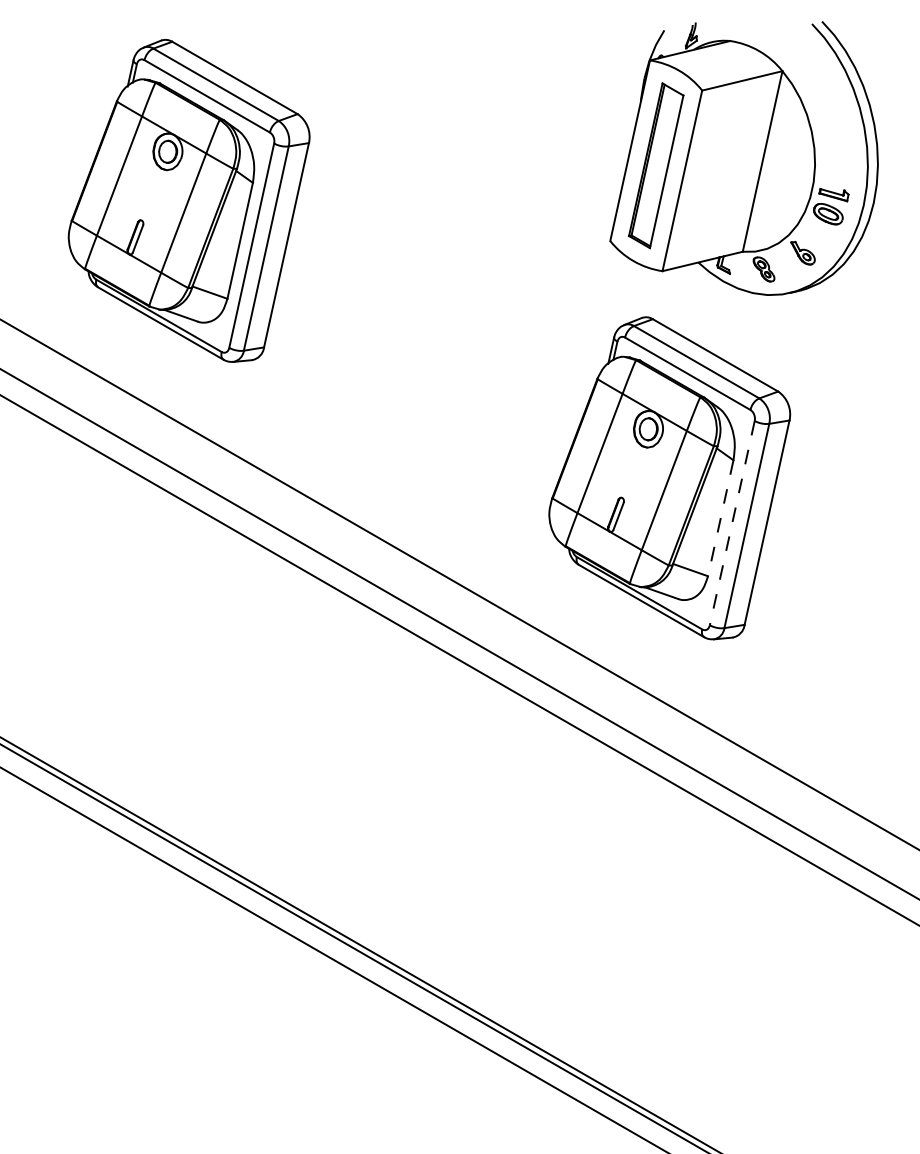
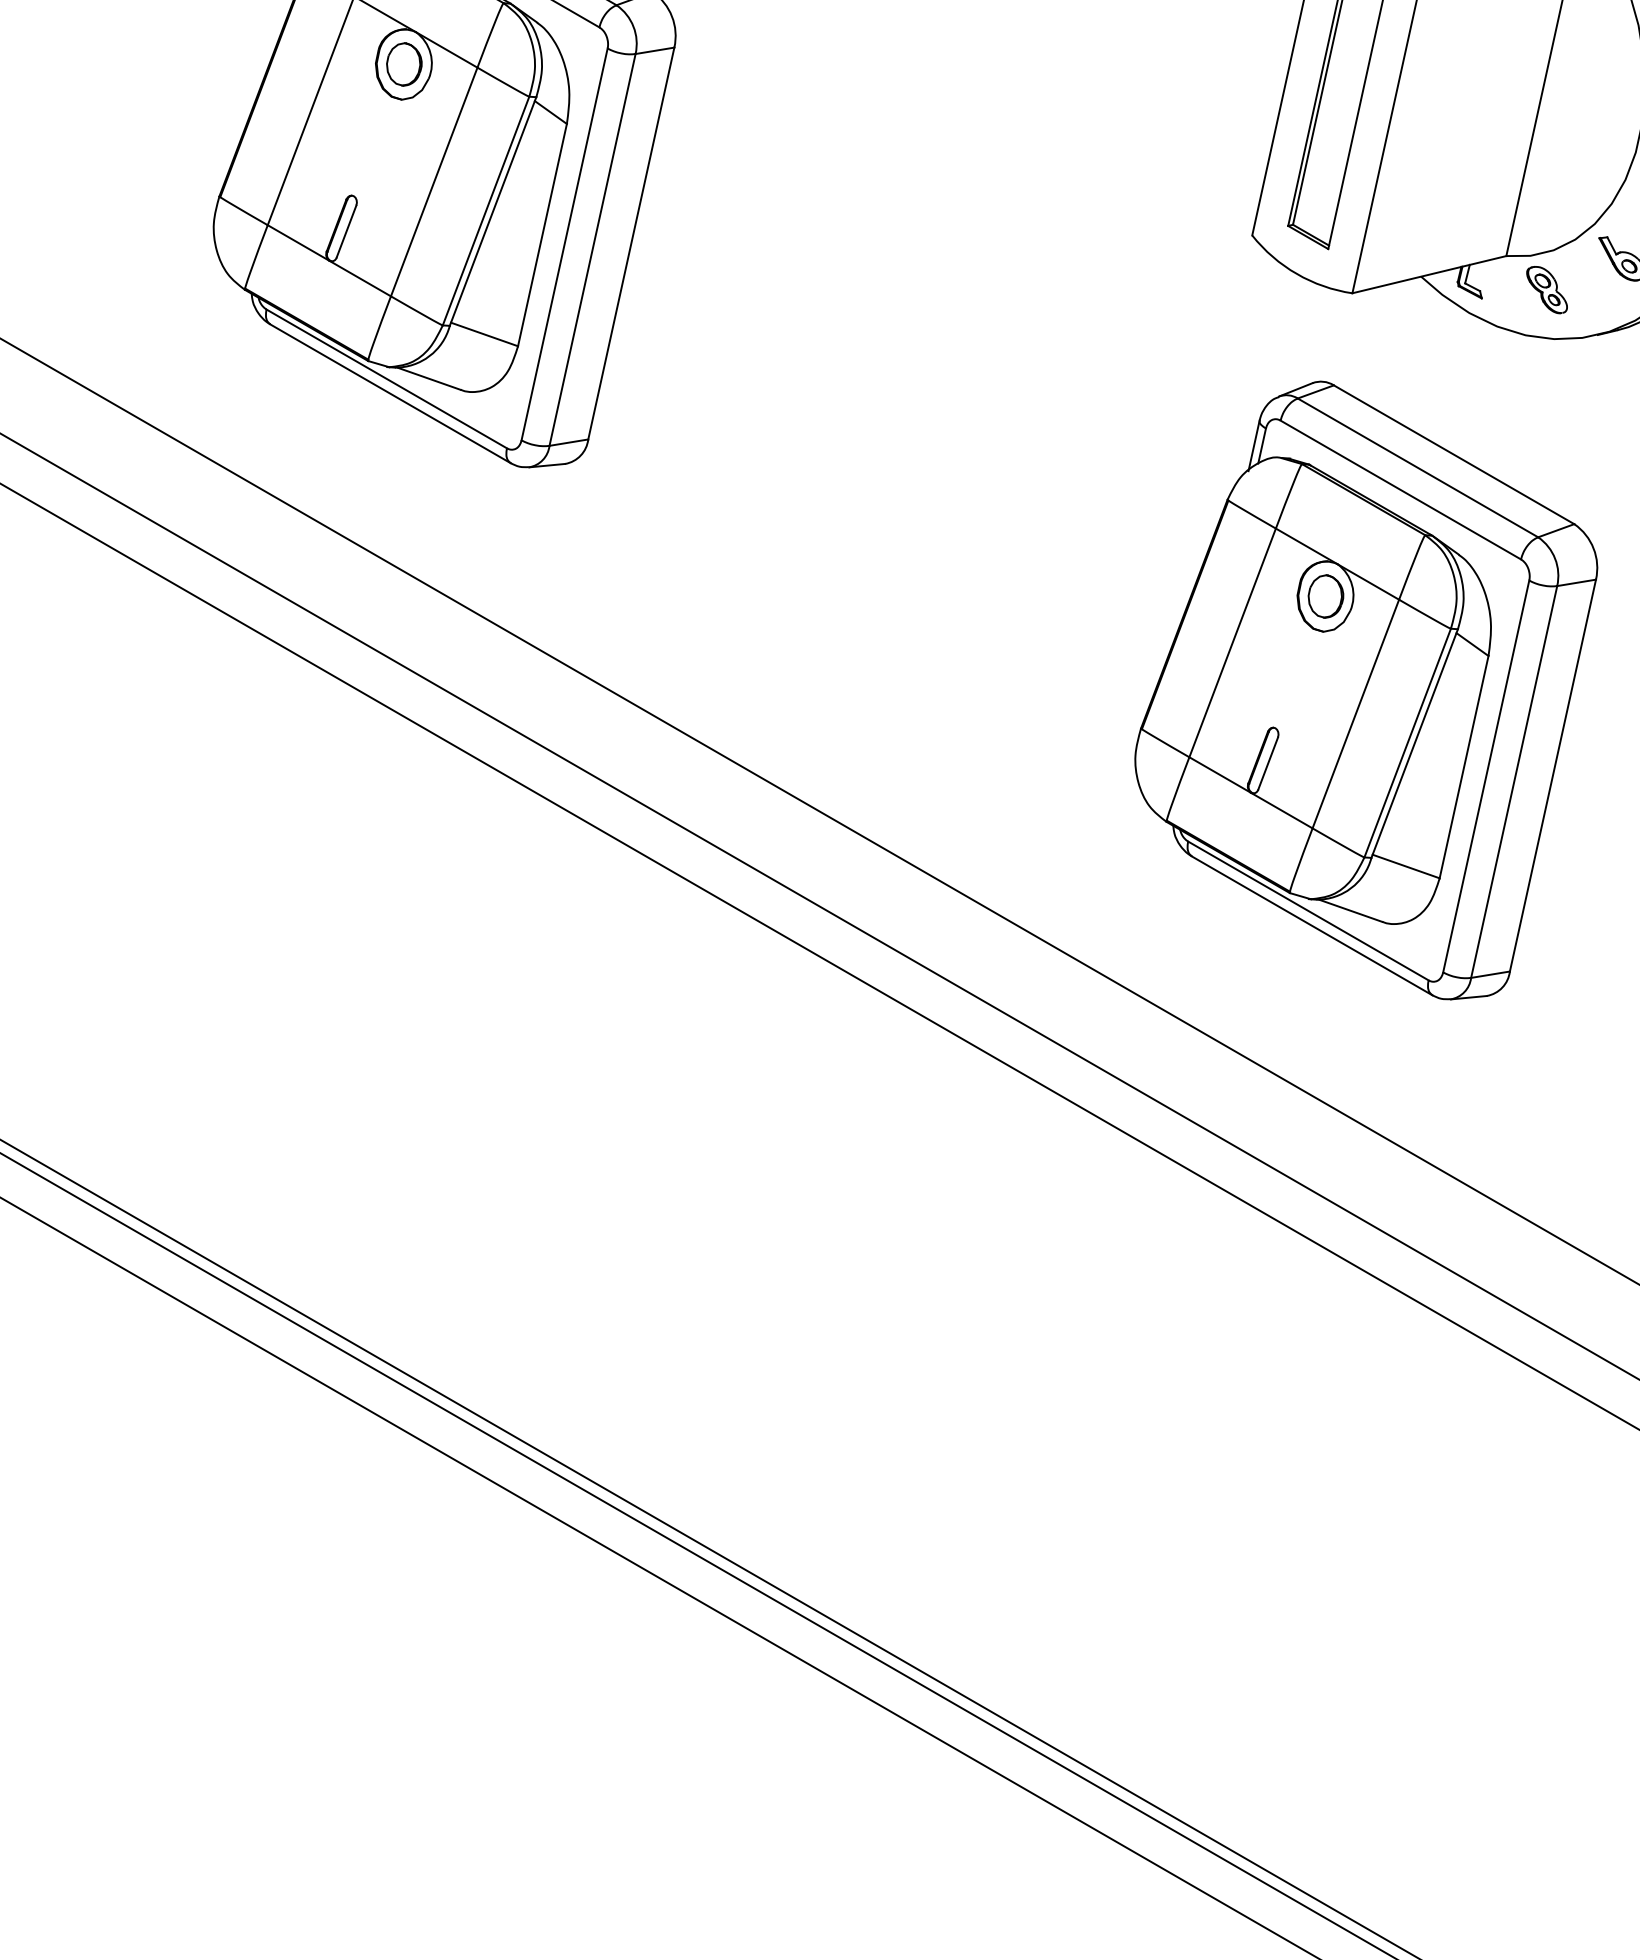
line: (720, 518) -> (1463, 767), dashed -> solid
line: (732, 523) -> (1486, 777), dashed -> solid

